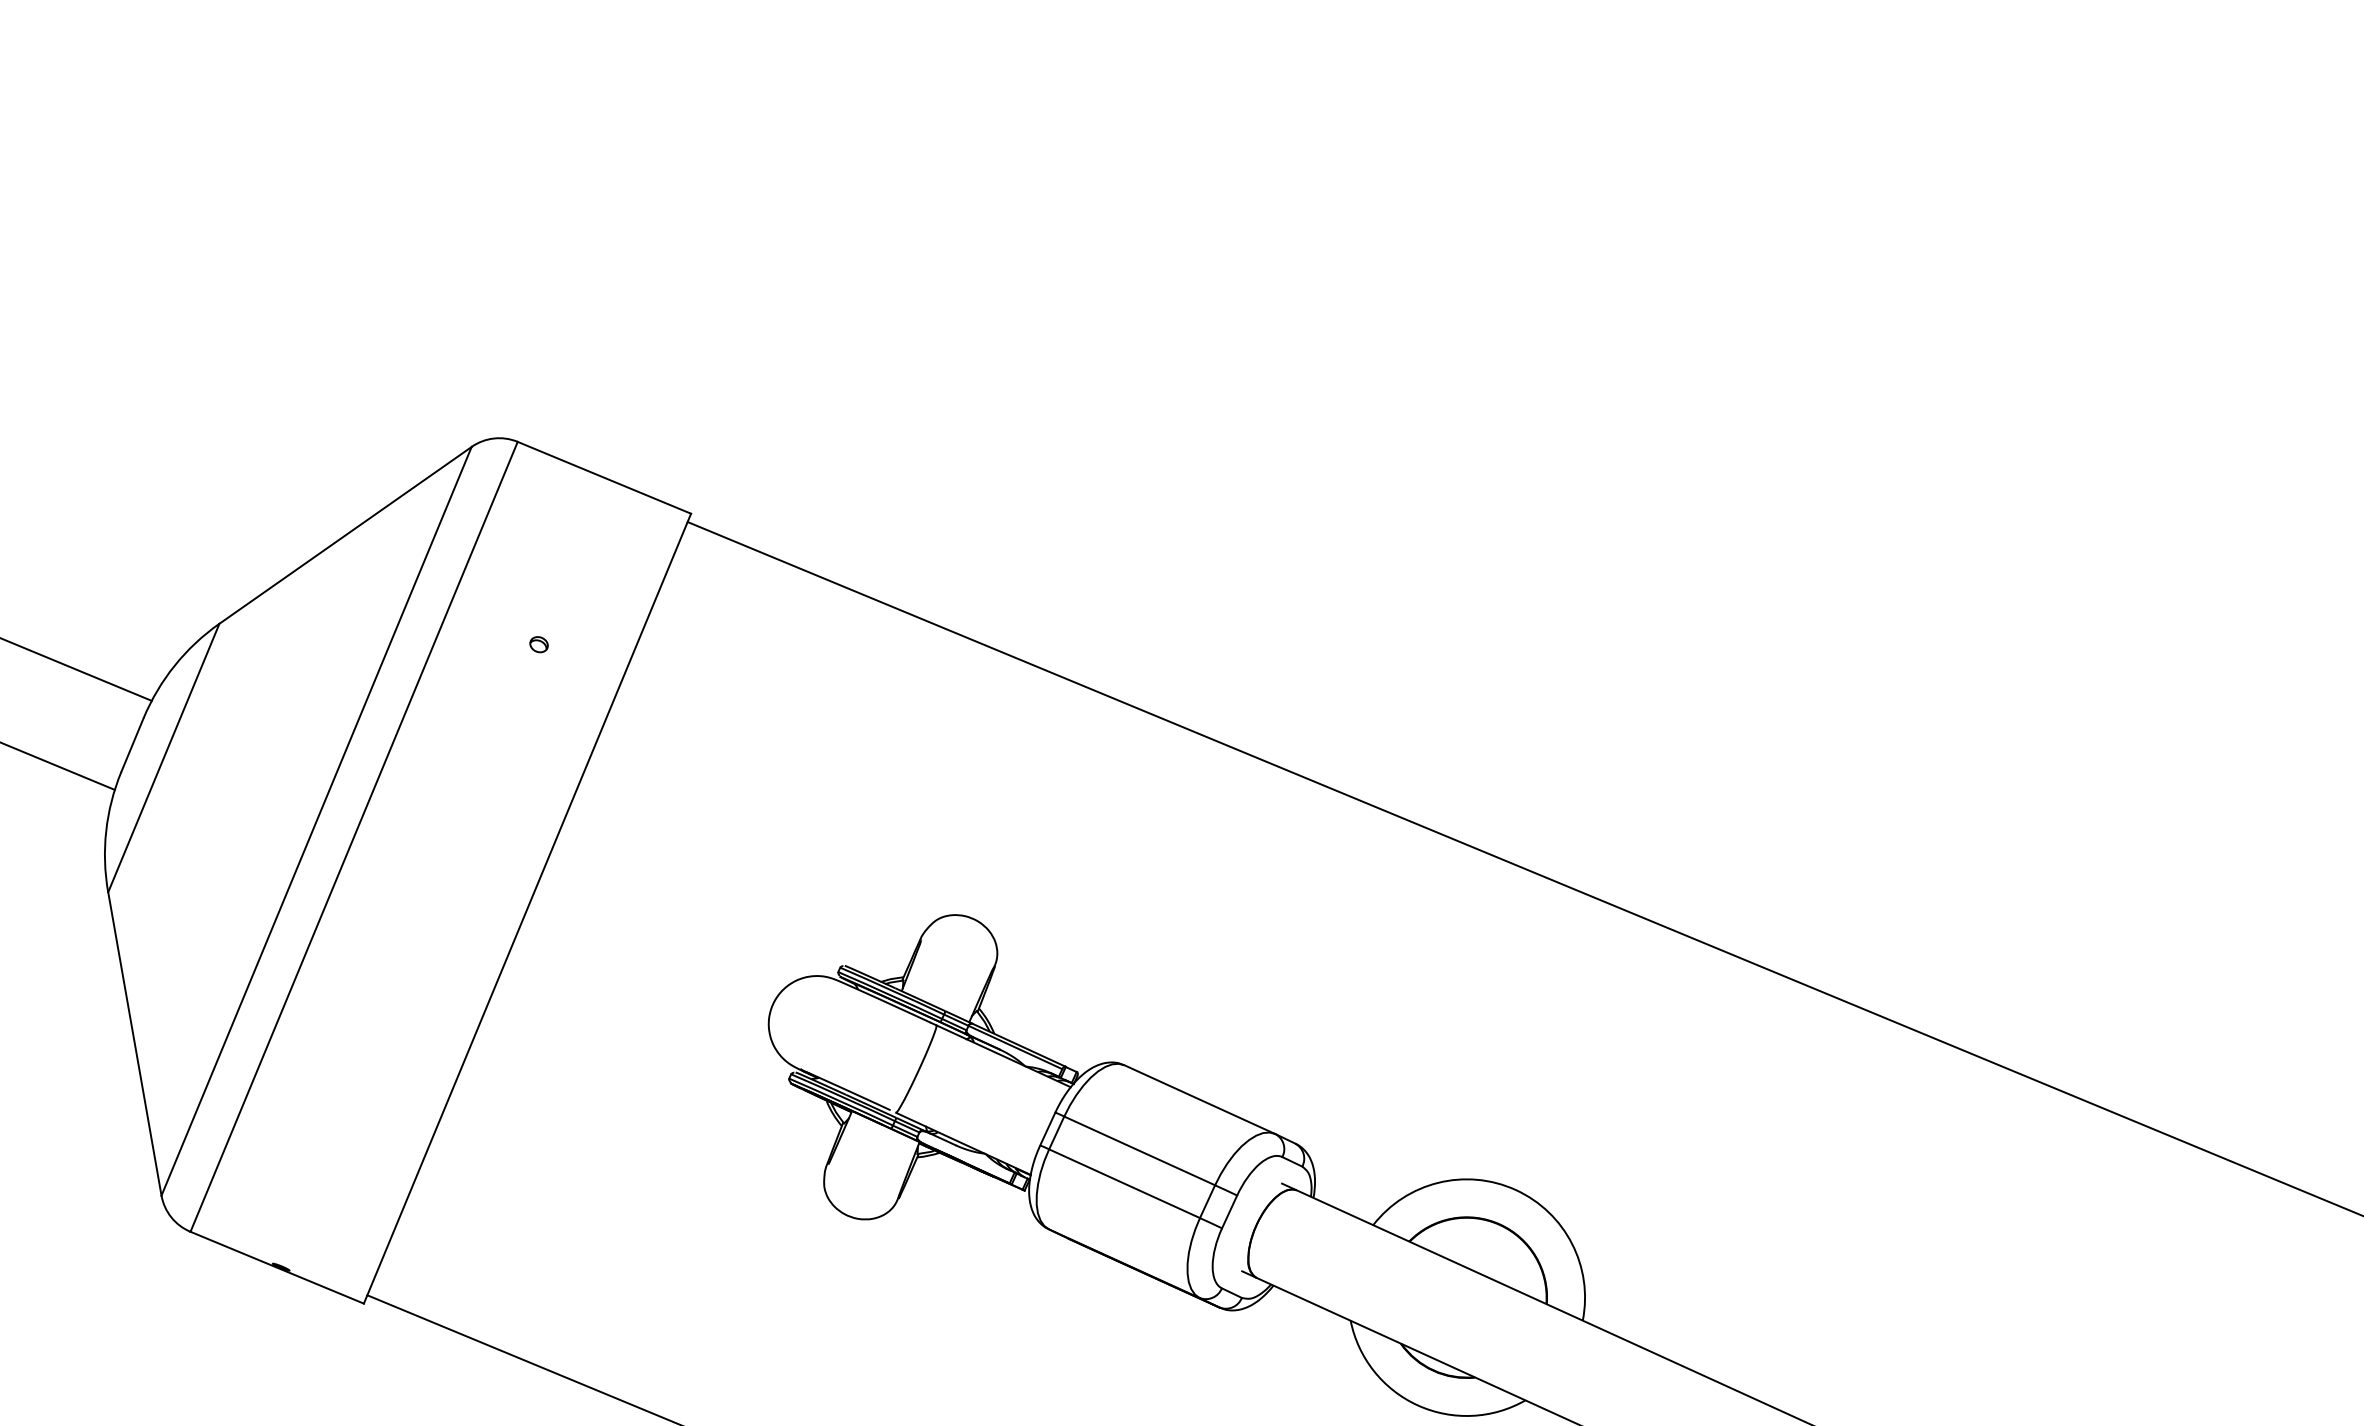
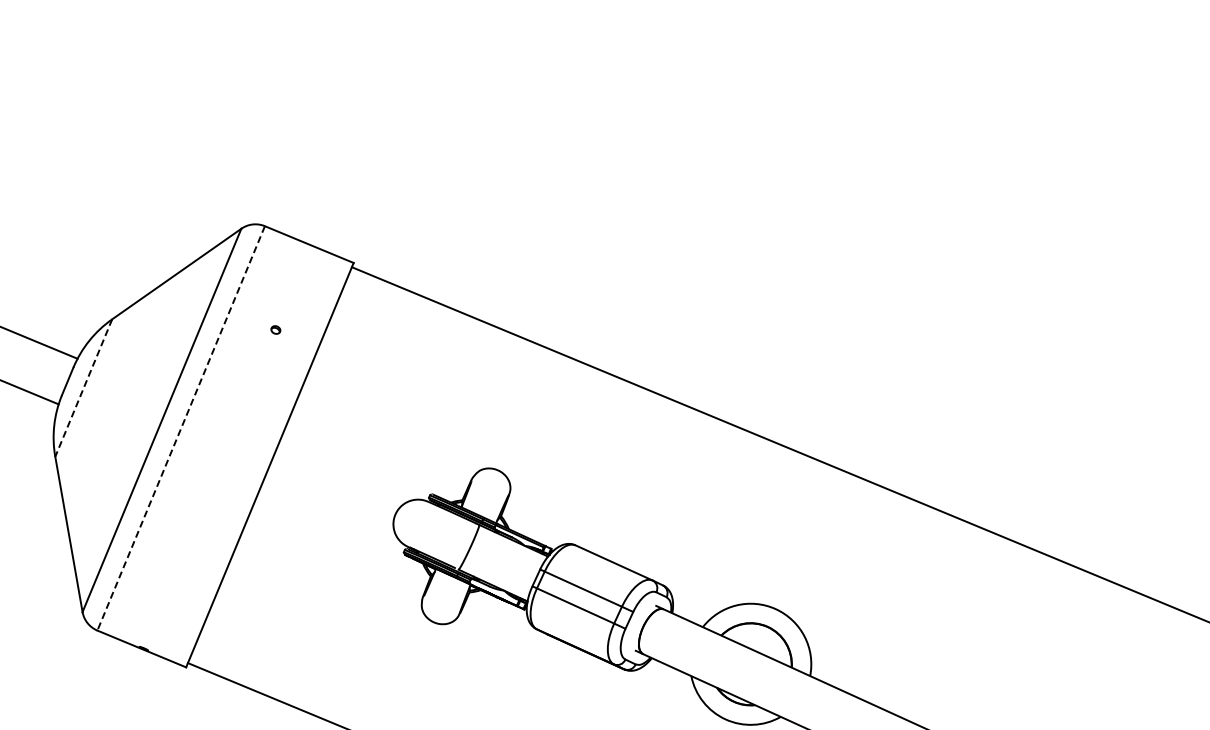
line: (163, 758) -> (83, 388), solid -> dashed
line: (354, 837) -> (181, 428), solid -> dashed

